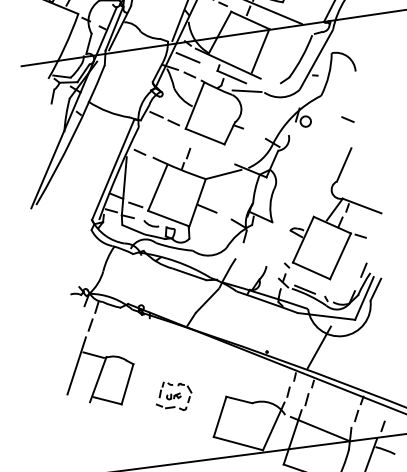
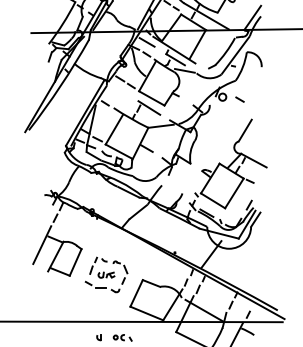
line: (347, 119) -> (239, 99), moved
line: (203, 149) -> (149, 107), added
part: (173, 395) -> (106, 274), size x1.67

